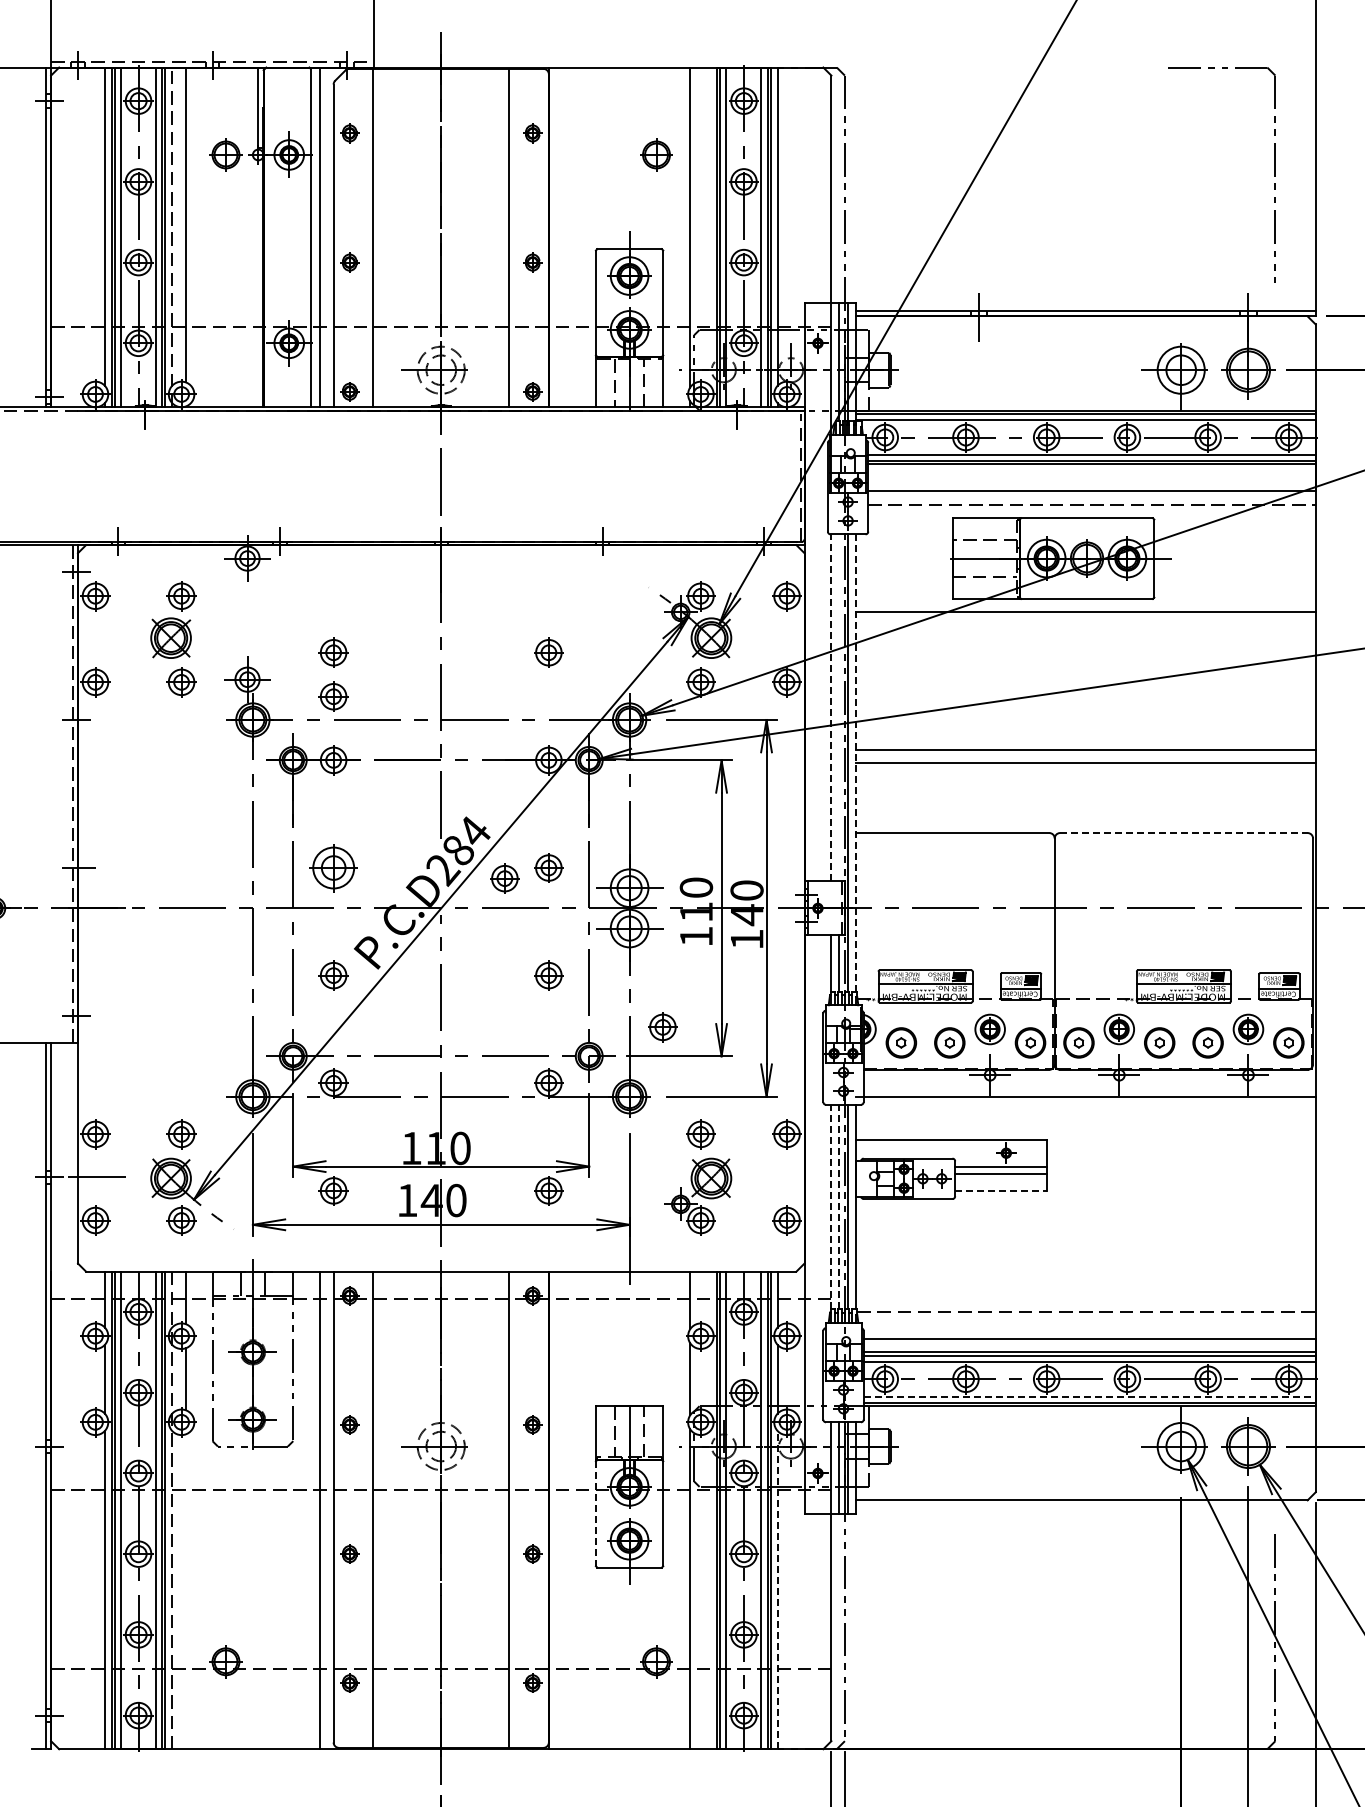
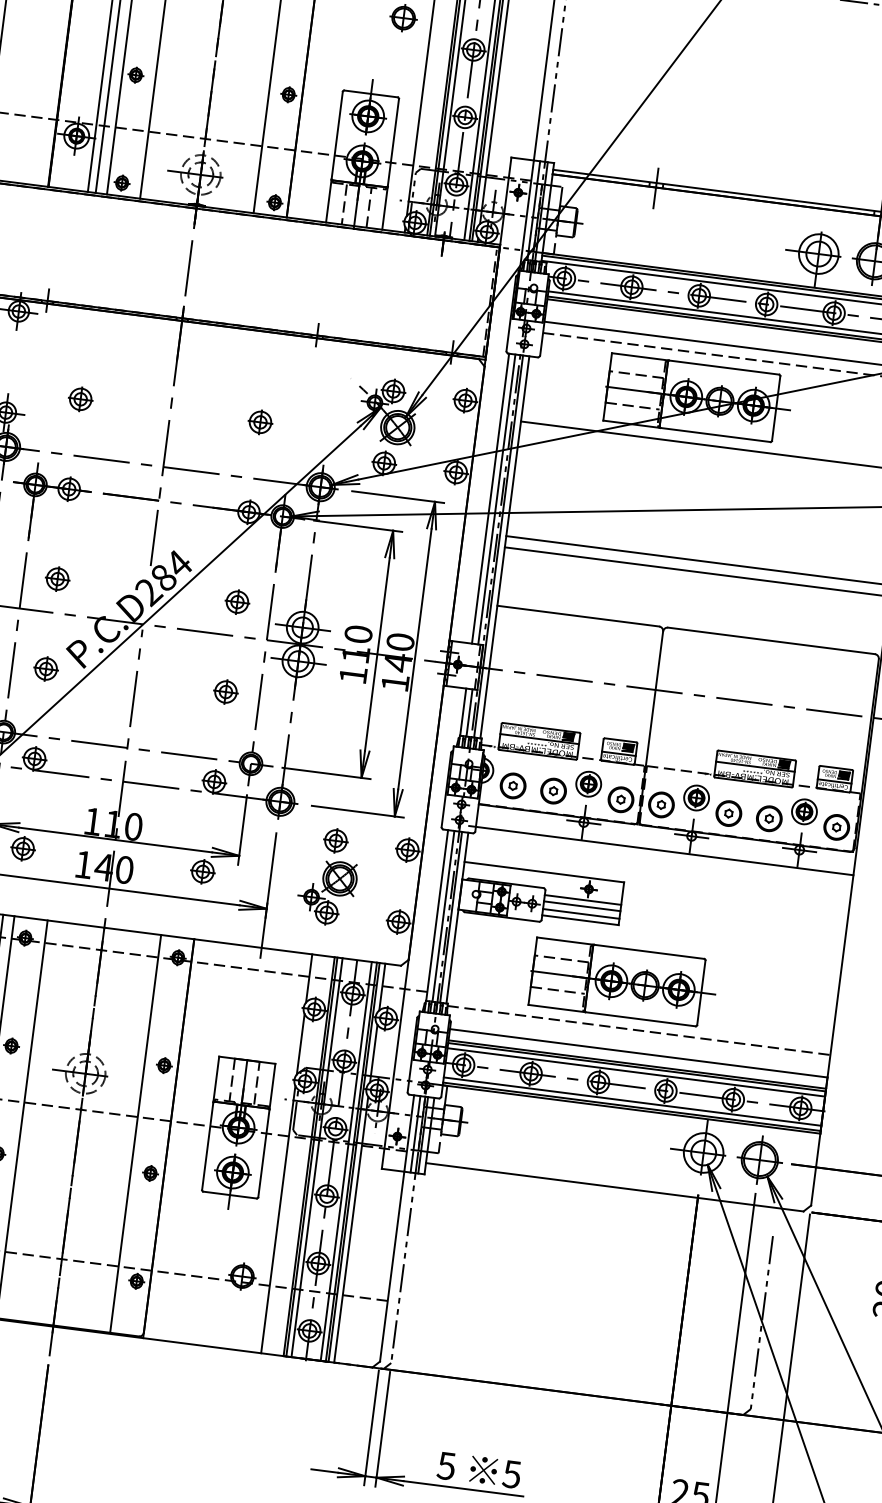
part: (333, 696) -> (75, 435), removed
line: (831, 707) -> (490, 498), dashed -> solid
line: (838, 707) -> (496, 499), added
line: (855, 763) -> (504, 547), dashed -> solid
line: (1183, 833) -> (771, 641), dashed -> solid
part: (333, 867) -> (57, 578), size x0.62
part: (504, 878) -> (199, 606), removed
part: (662, 1027) -> (315, 747), removed
line: (1000, 1183) -> (580, 913), added
line: (1000, 1190) -> (580, 919), dashed -> solid
line: (831, 1206) -> (437, 915), dashed -> solid
line: (838, 1206) -> (443, 915), dashed -> solid
part: (1060, 1257) -> (623, 982), added
line: (1090, 1396) -> (633, 1101), dashed -> solid
line: (595, 1514) -> (207, 1147), dashed -> solid
line: (777, 1589) -> (351, 1229), dashed -> solid

